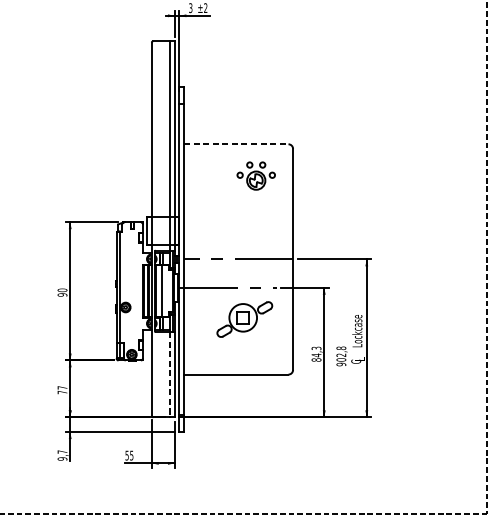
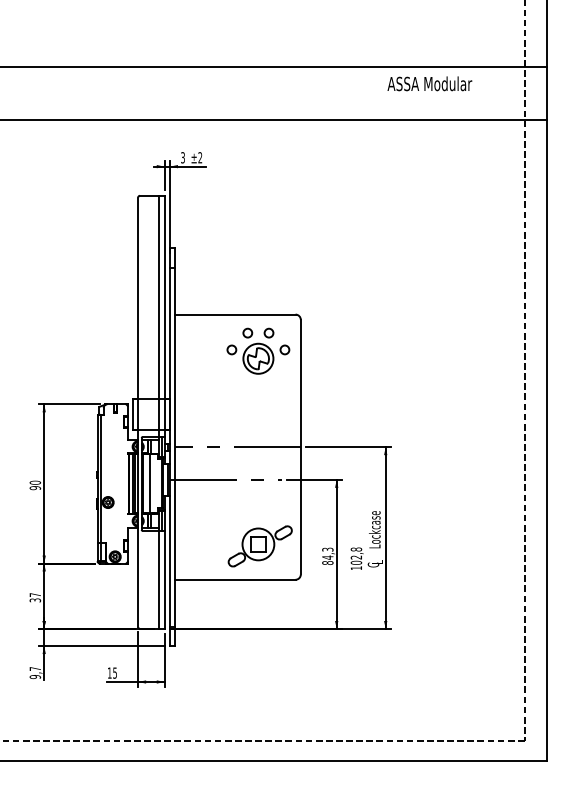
line: (236, 144) -> (235, 314), dashed -> solid
part: (256, 175) -> (258, 350), size x1.43
part: (244, 319) -> (259, 546), moved
text: (341, 364) -> (356, 568), 902,8 -> 102,8
line: (169, 375) -> (158, 580), dashed -> solid
text: (62, 392) -> (35, 600), 77 -> 37
text: (126, 455) -> (109, 672), 55 -> 15

